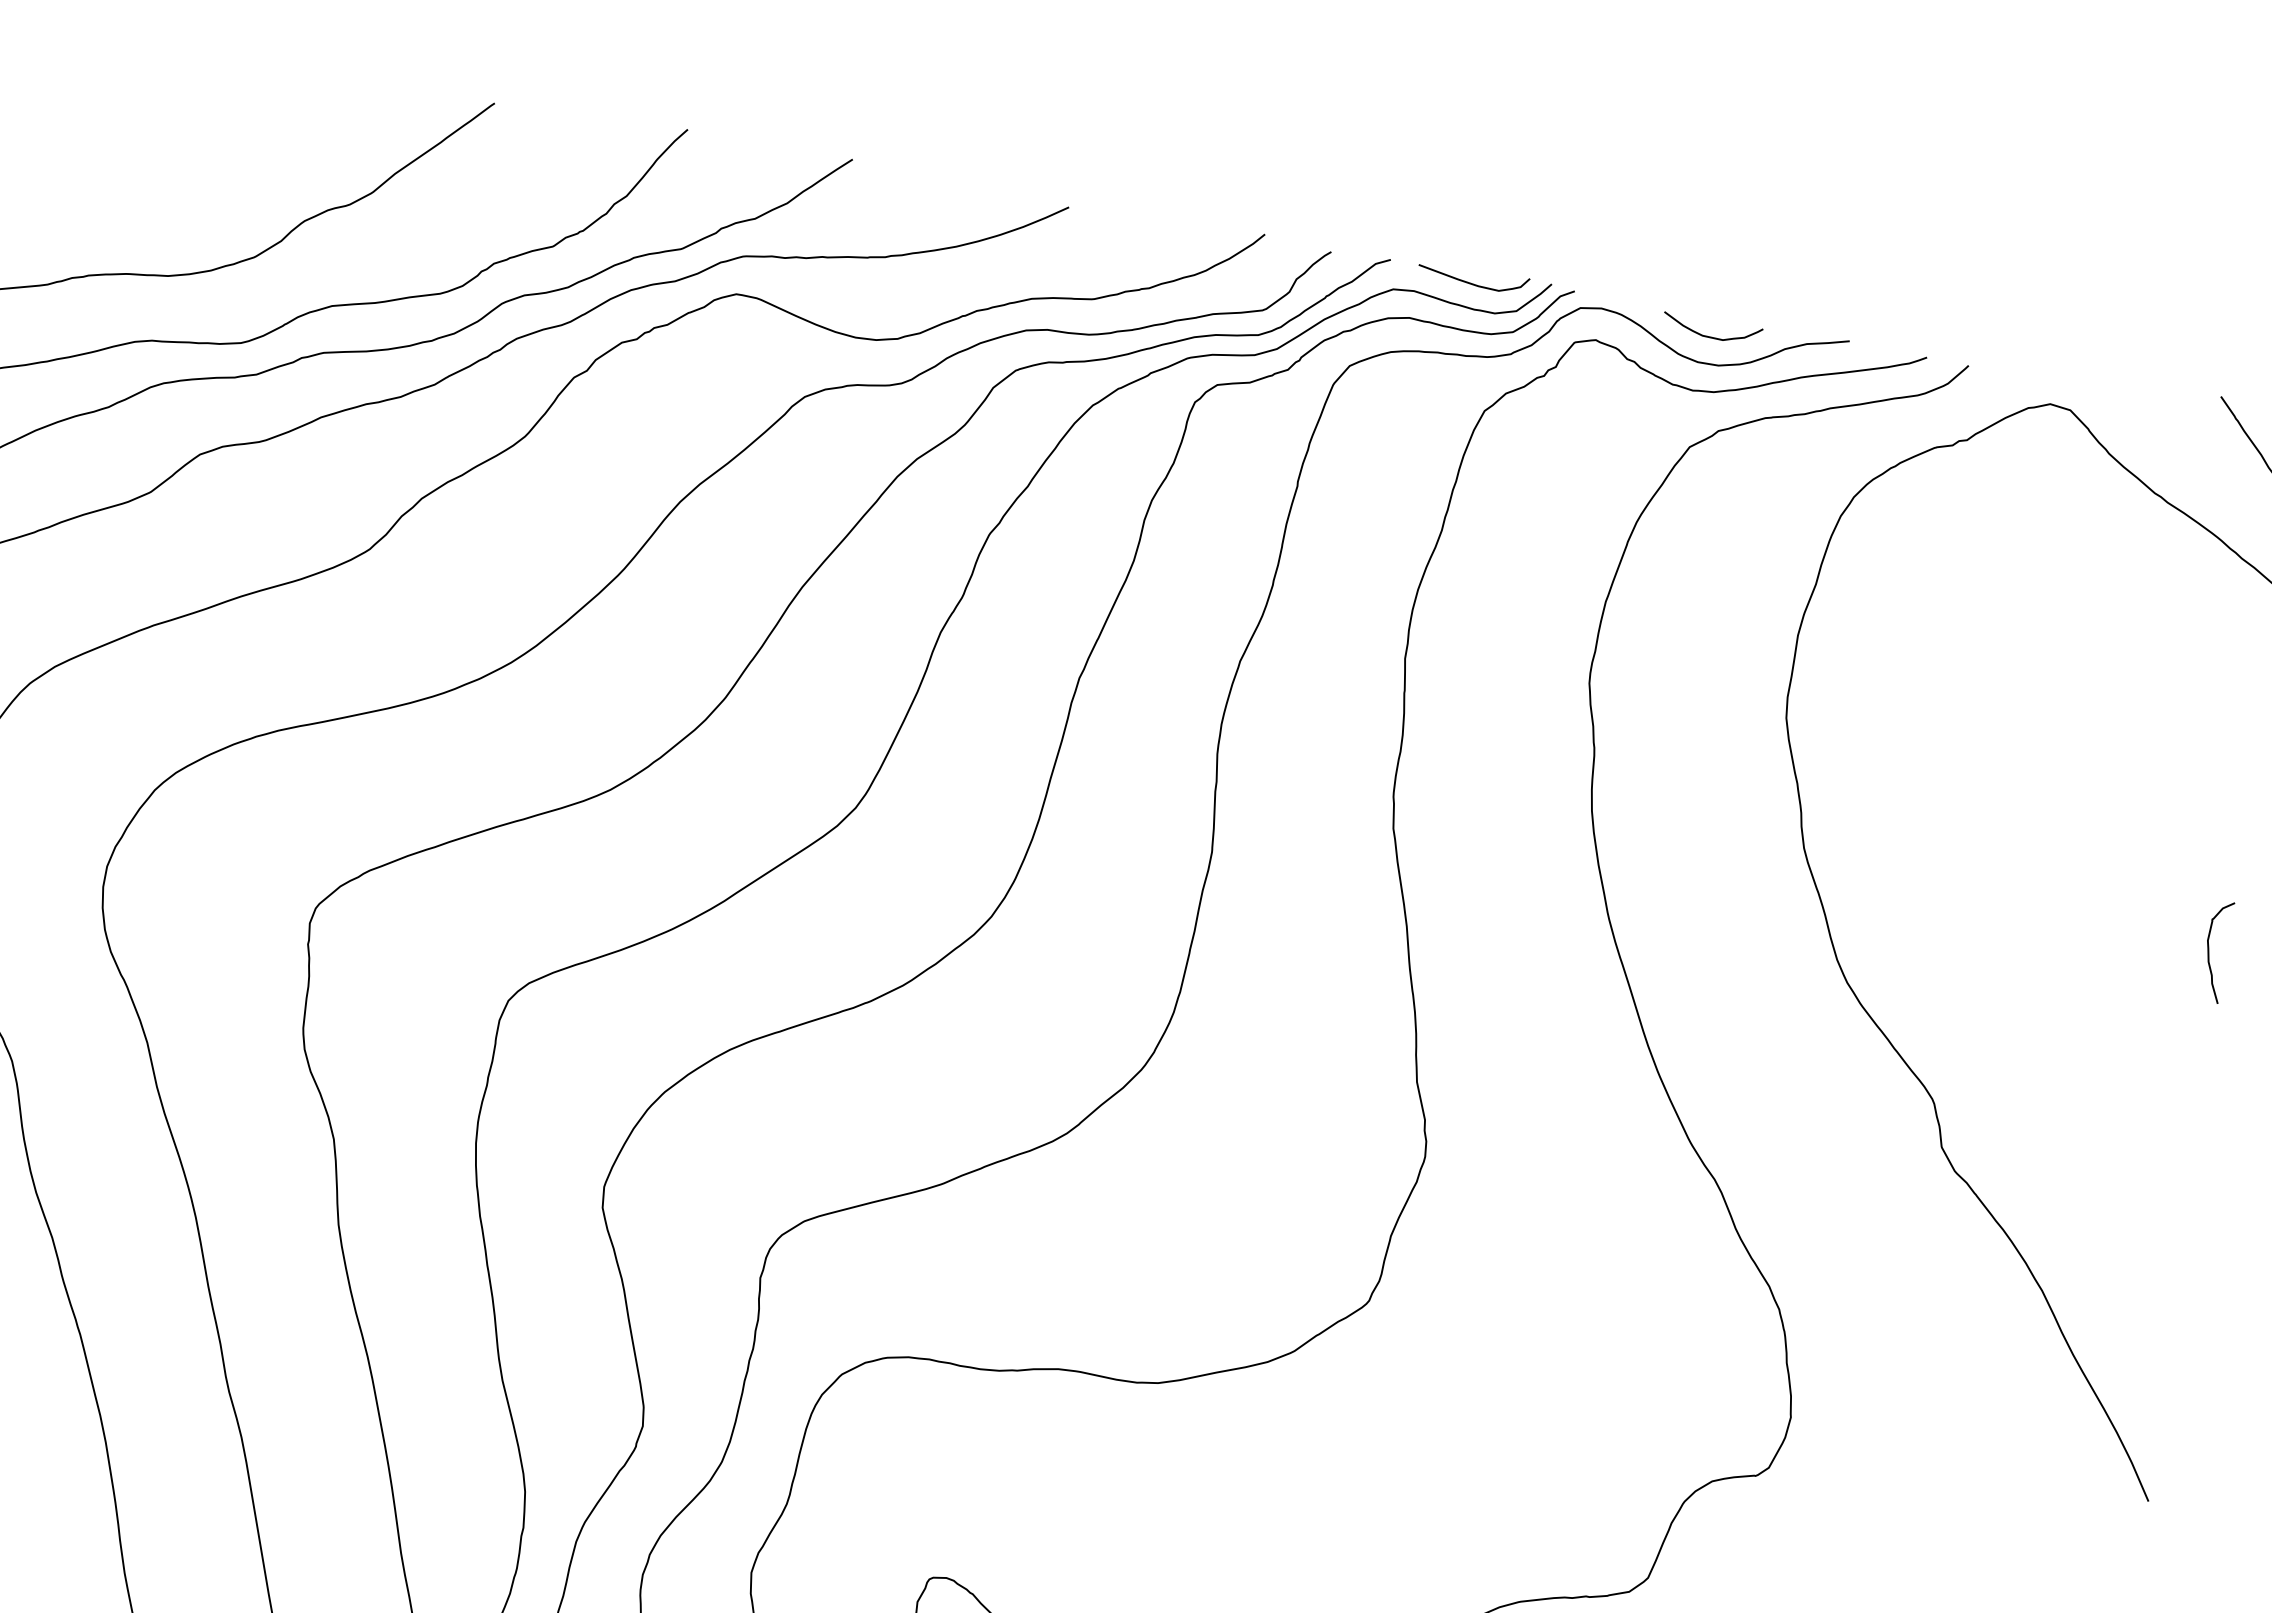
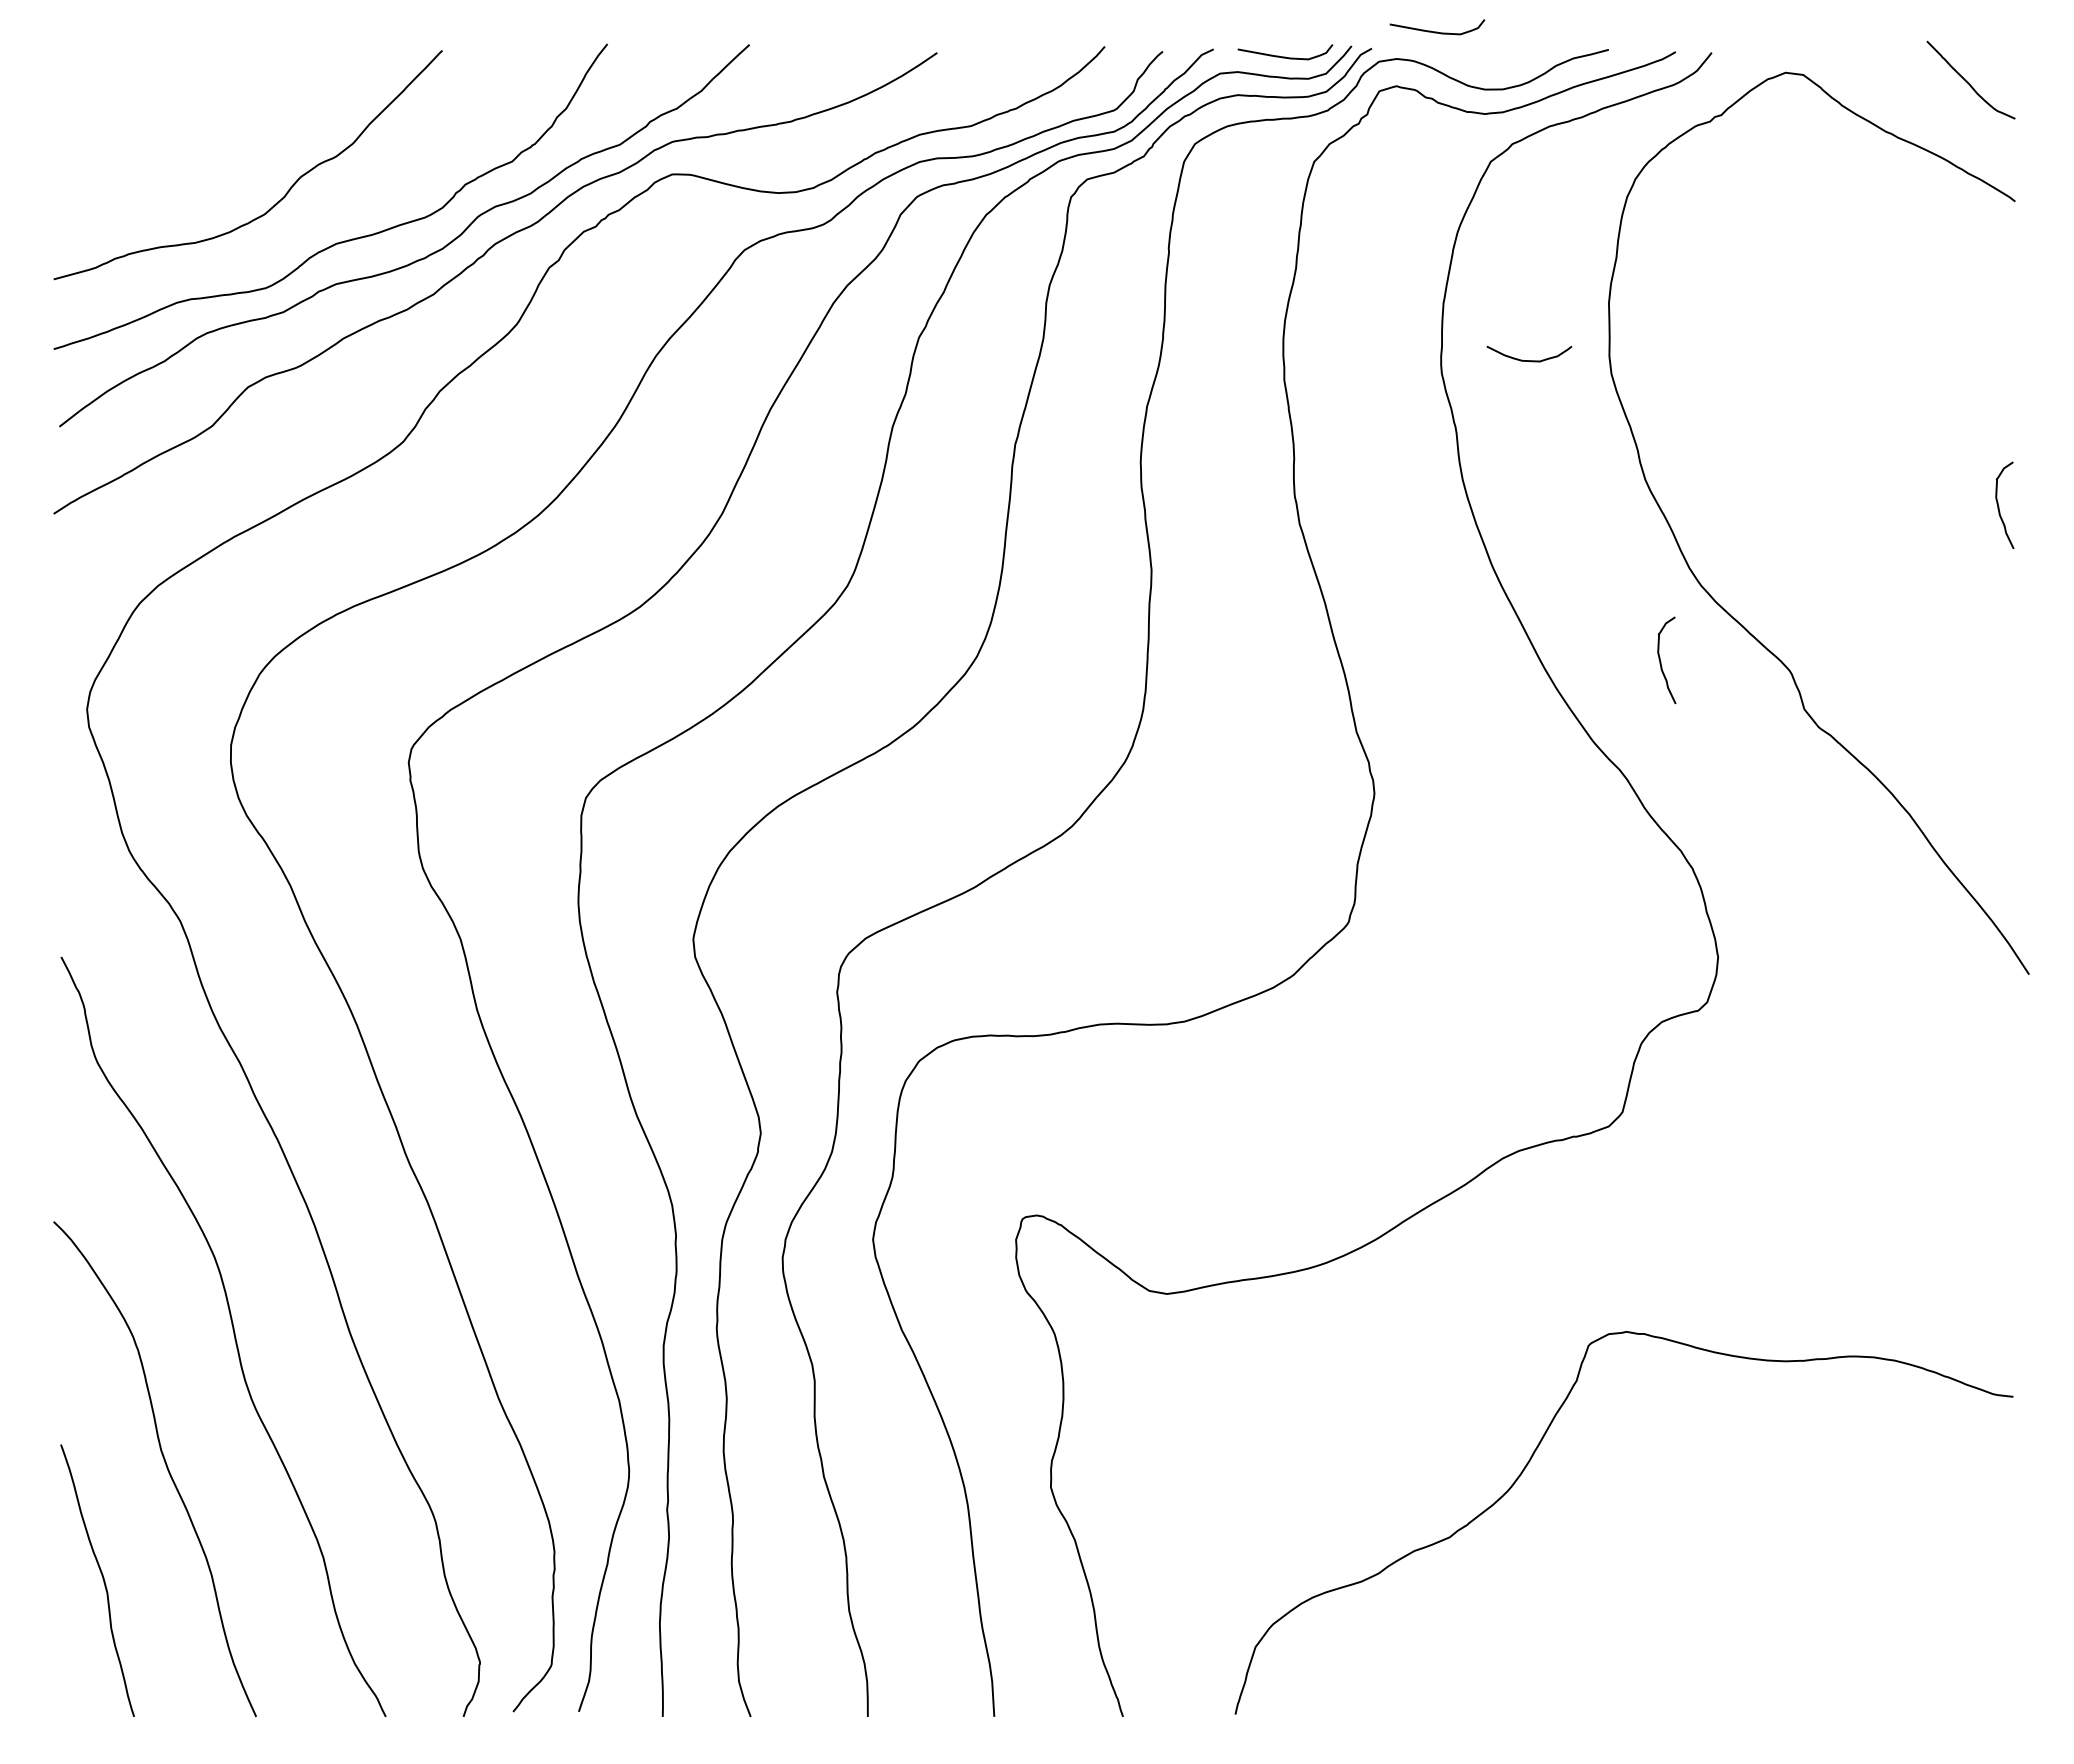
curve: (1654, 284) -> (1437, 31), added
curve: (1711, 336) -> (1529, 360), moved
curve: (1785, 1062) -> (1661, 661), added

